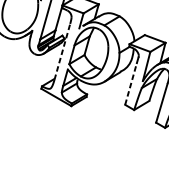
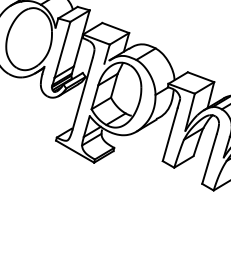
line: (62, 51) -> (82, 93), dashed -> solid
line: (131, 83) -> (170, 134), dashed -> solid

